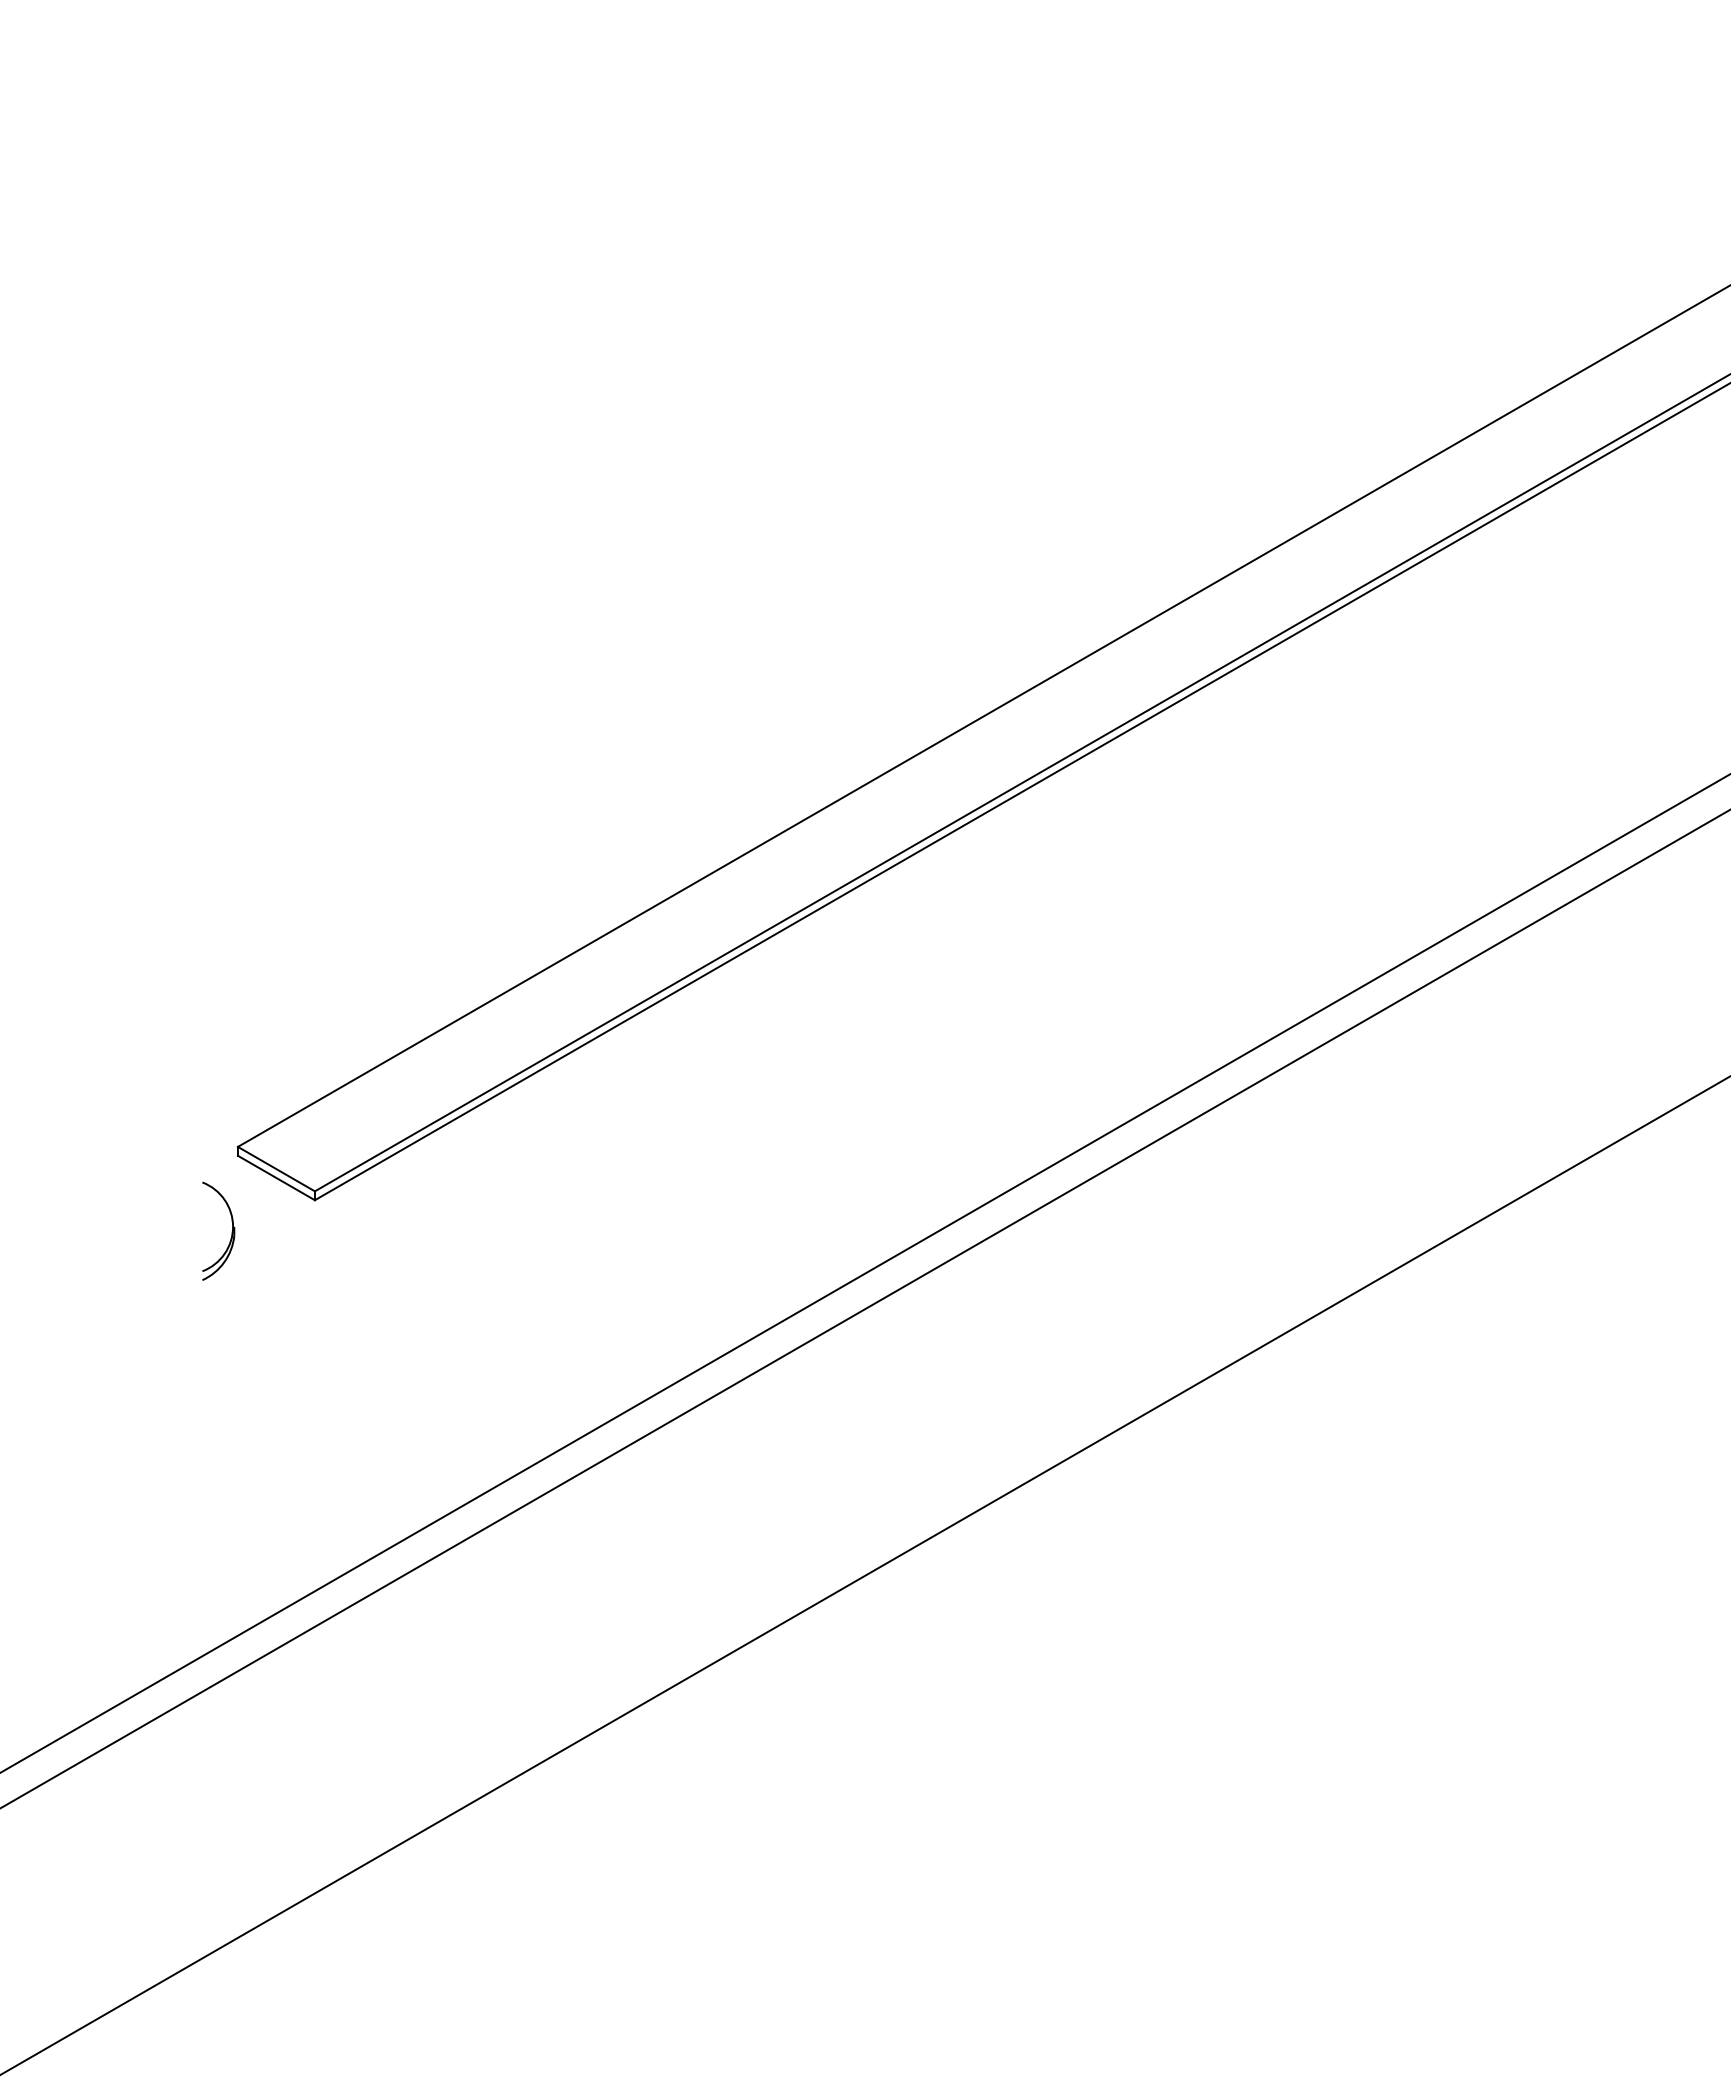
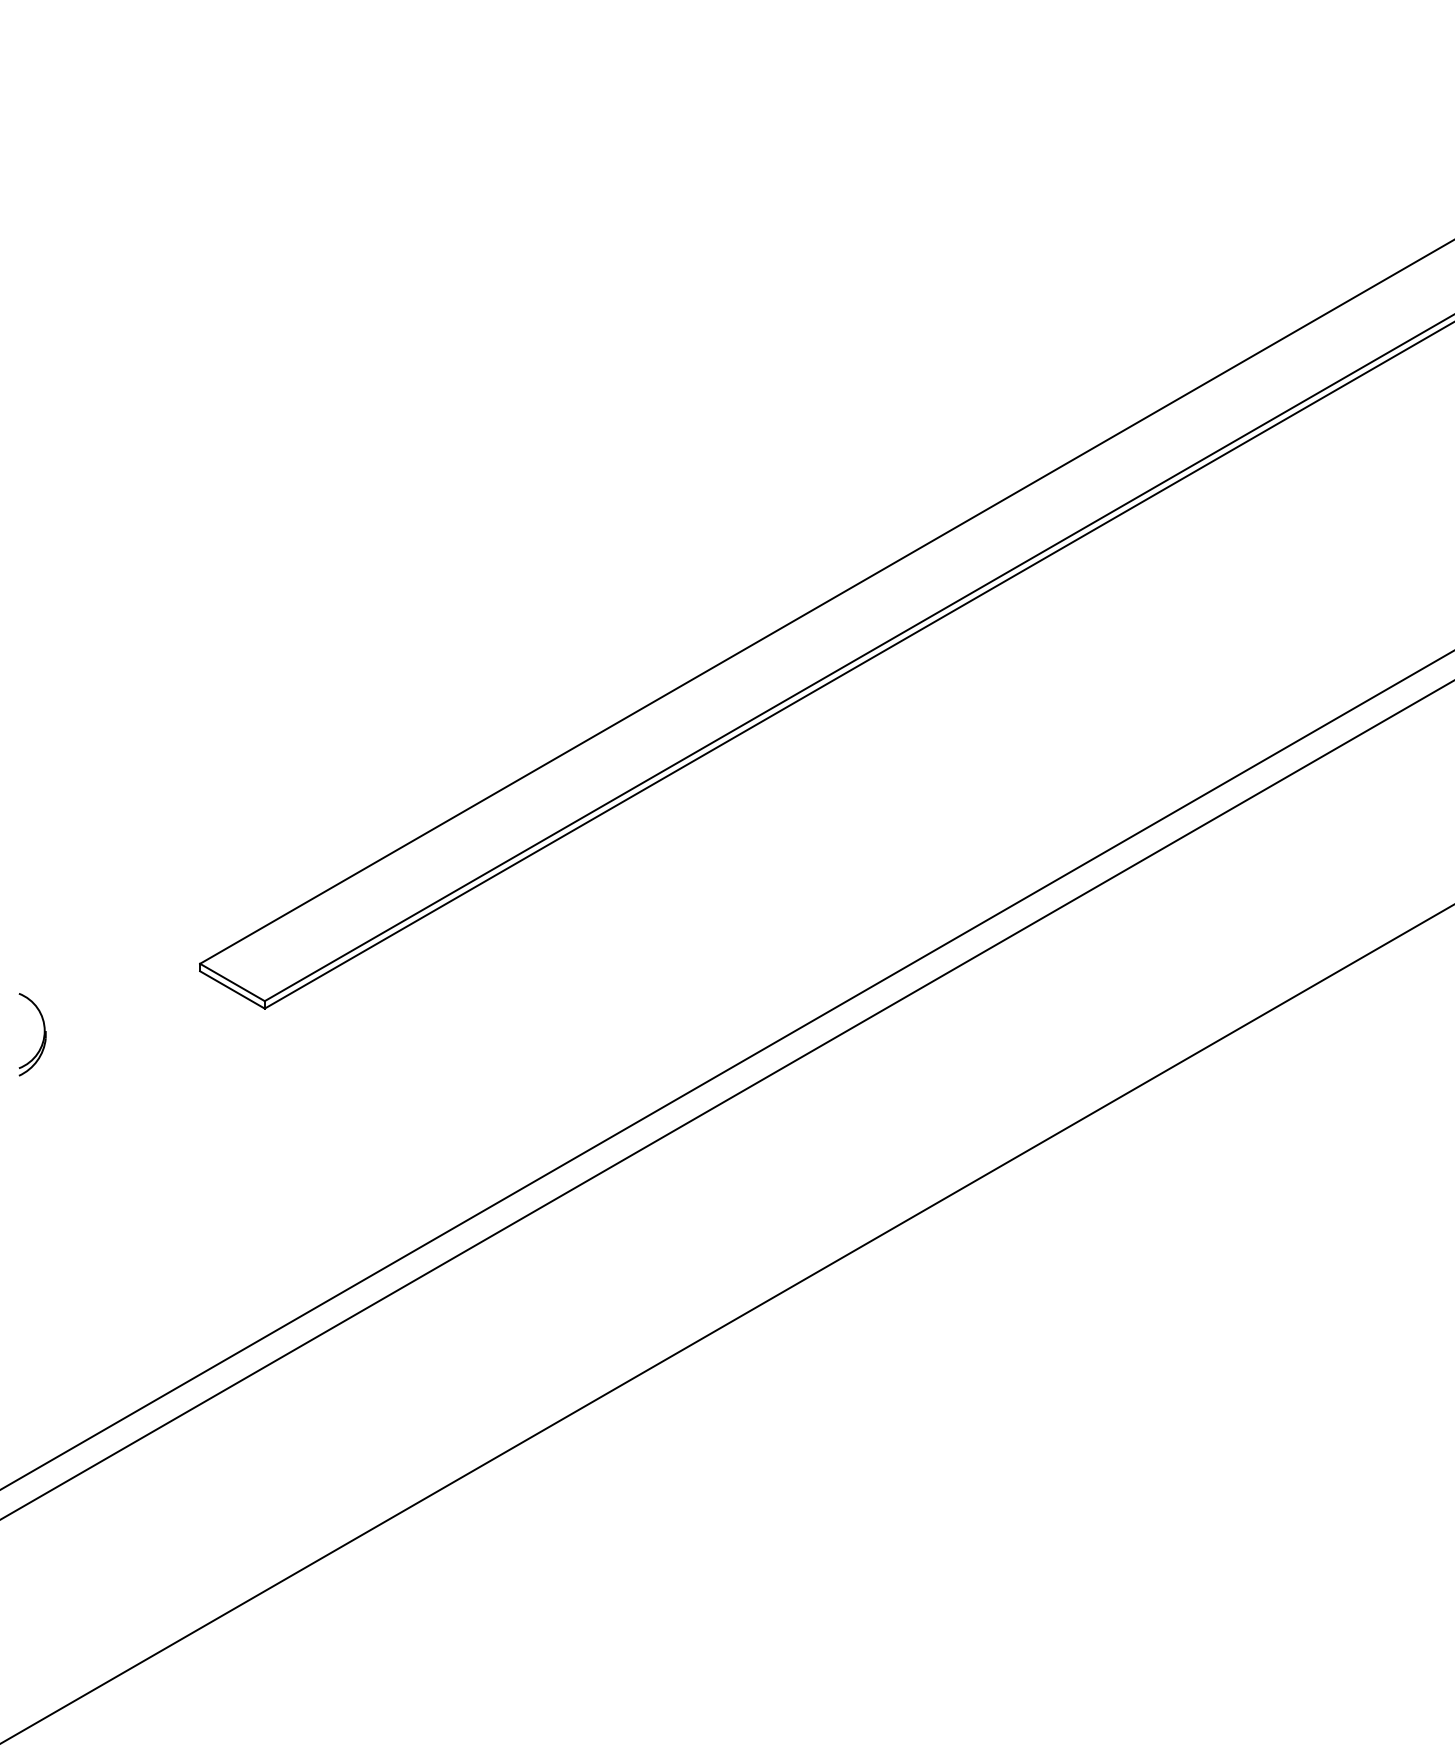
part: (231, 1232) -> (43, 1035), moved

